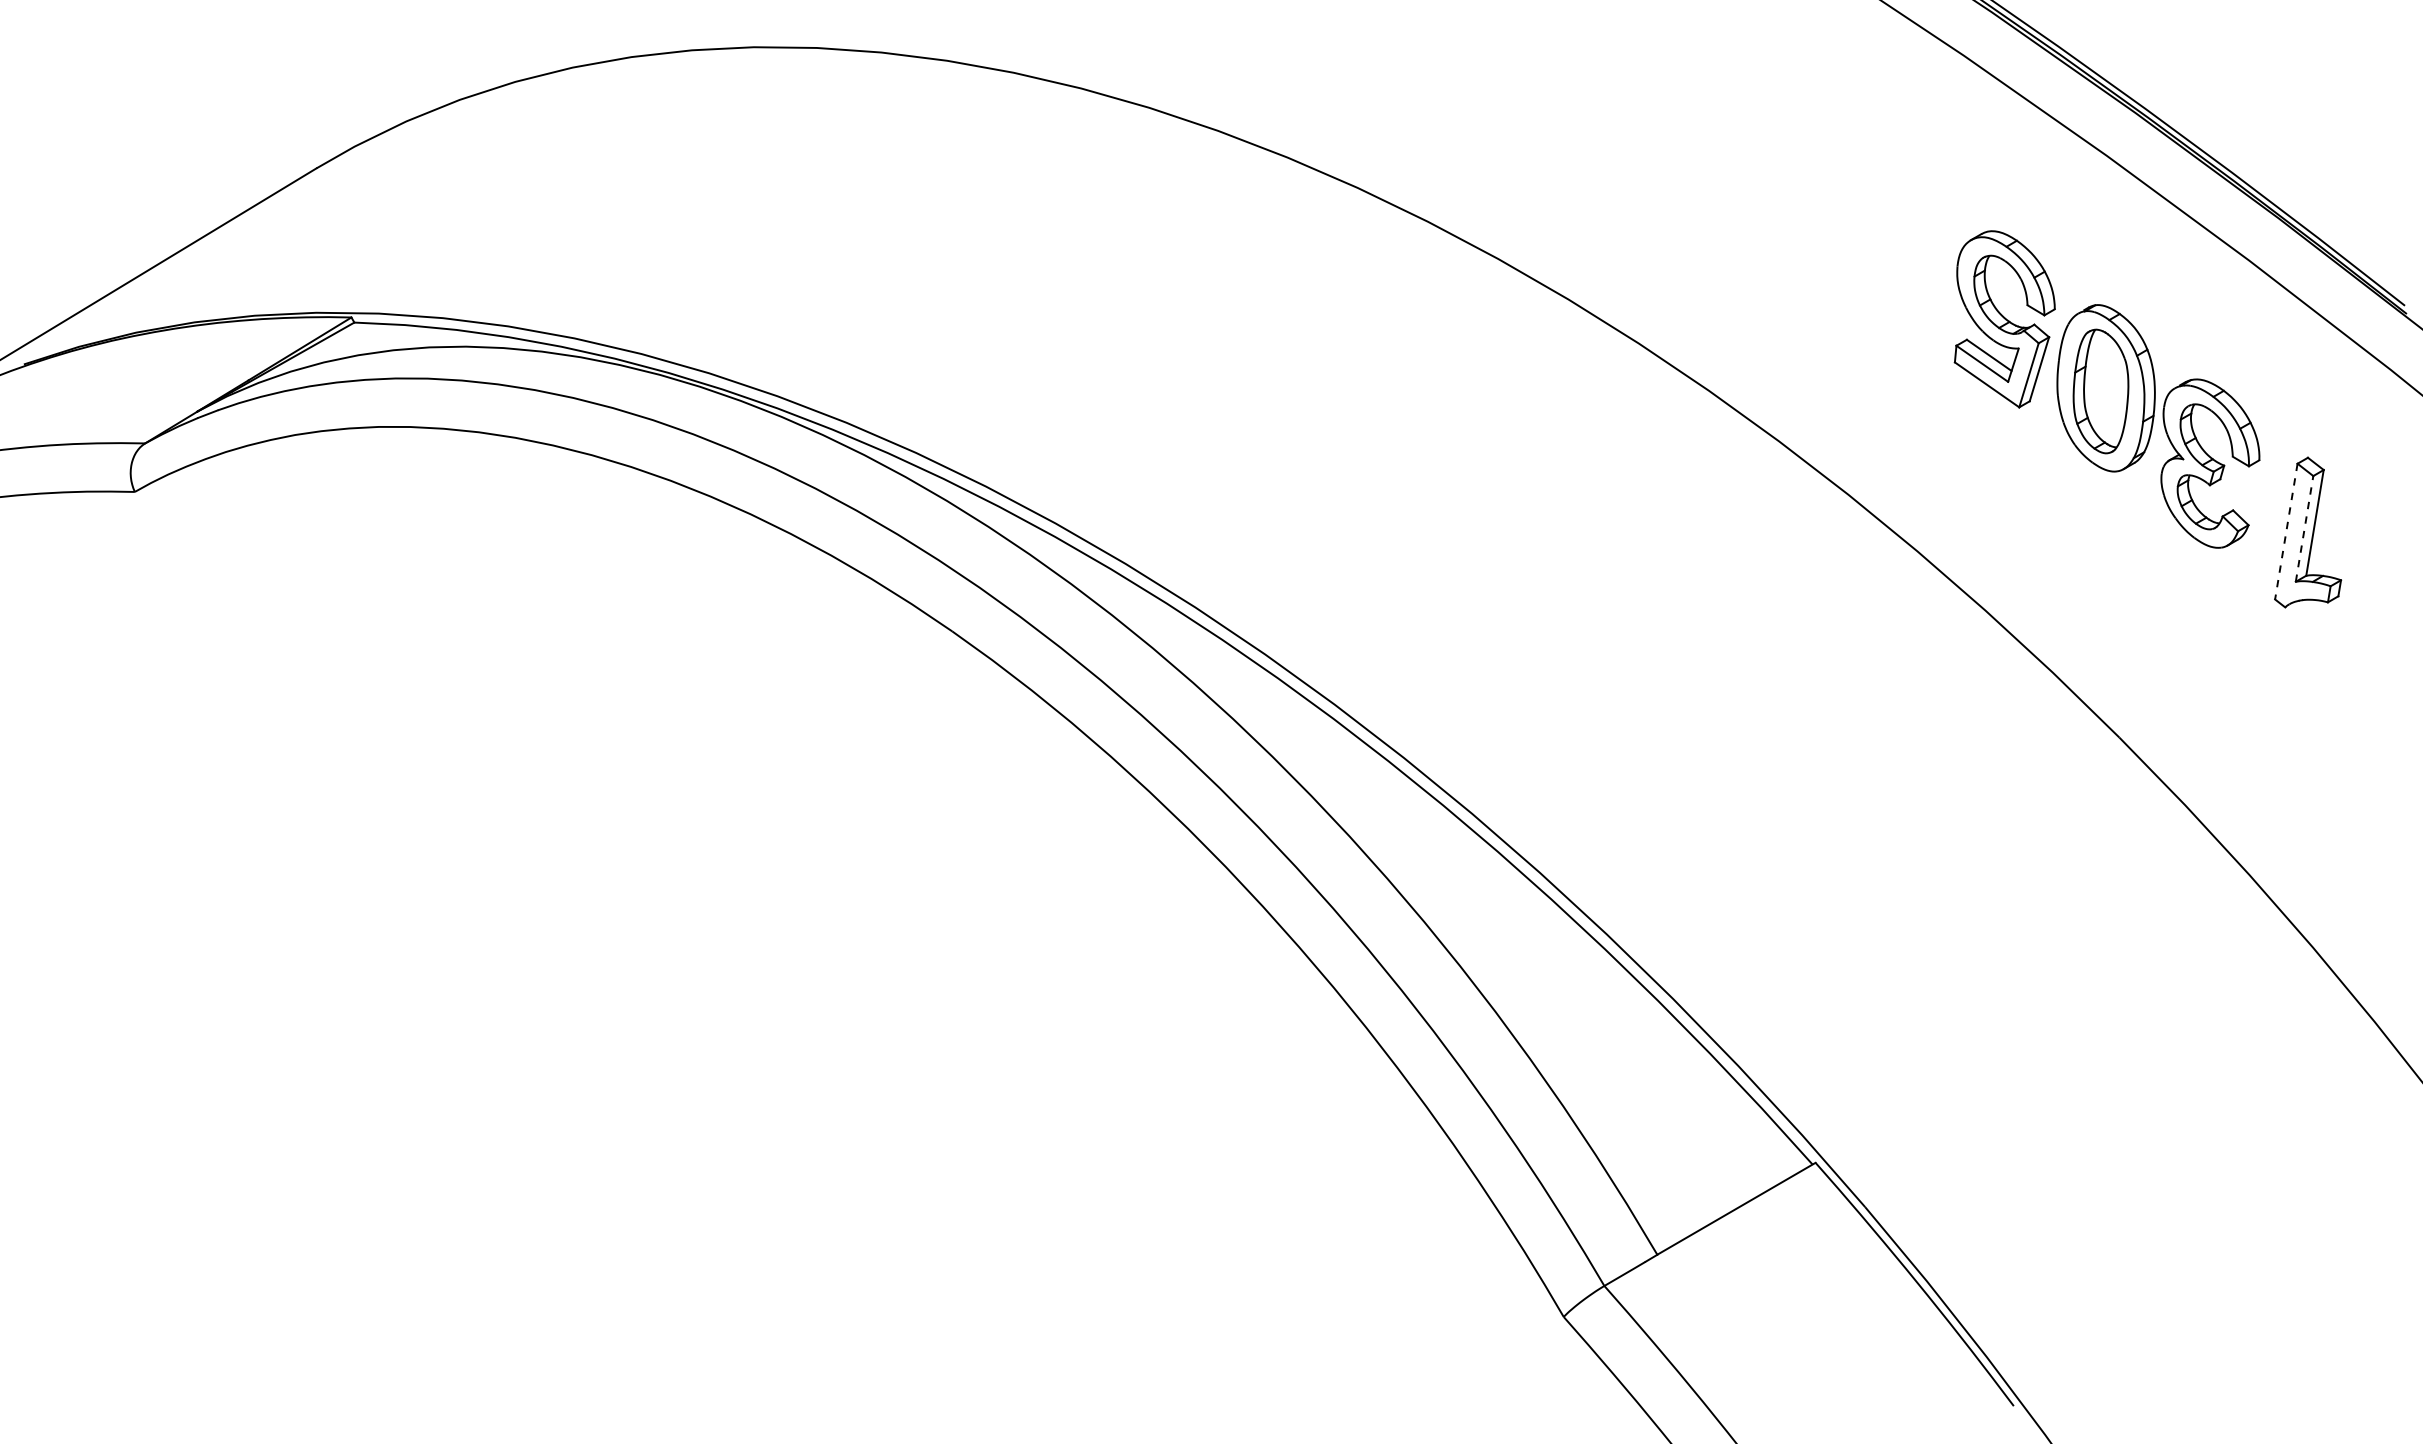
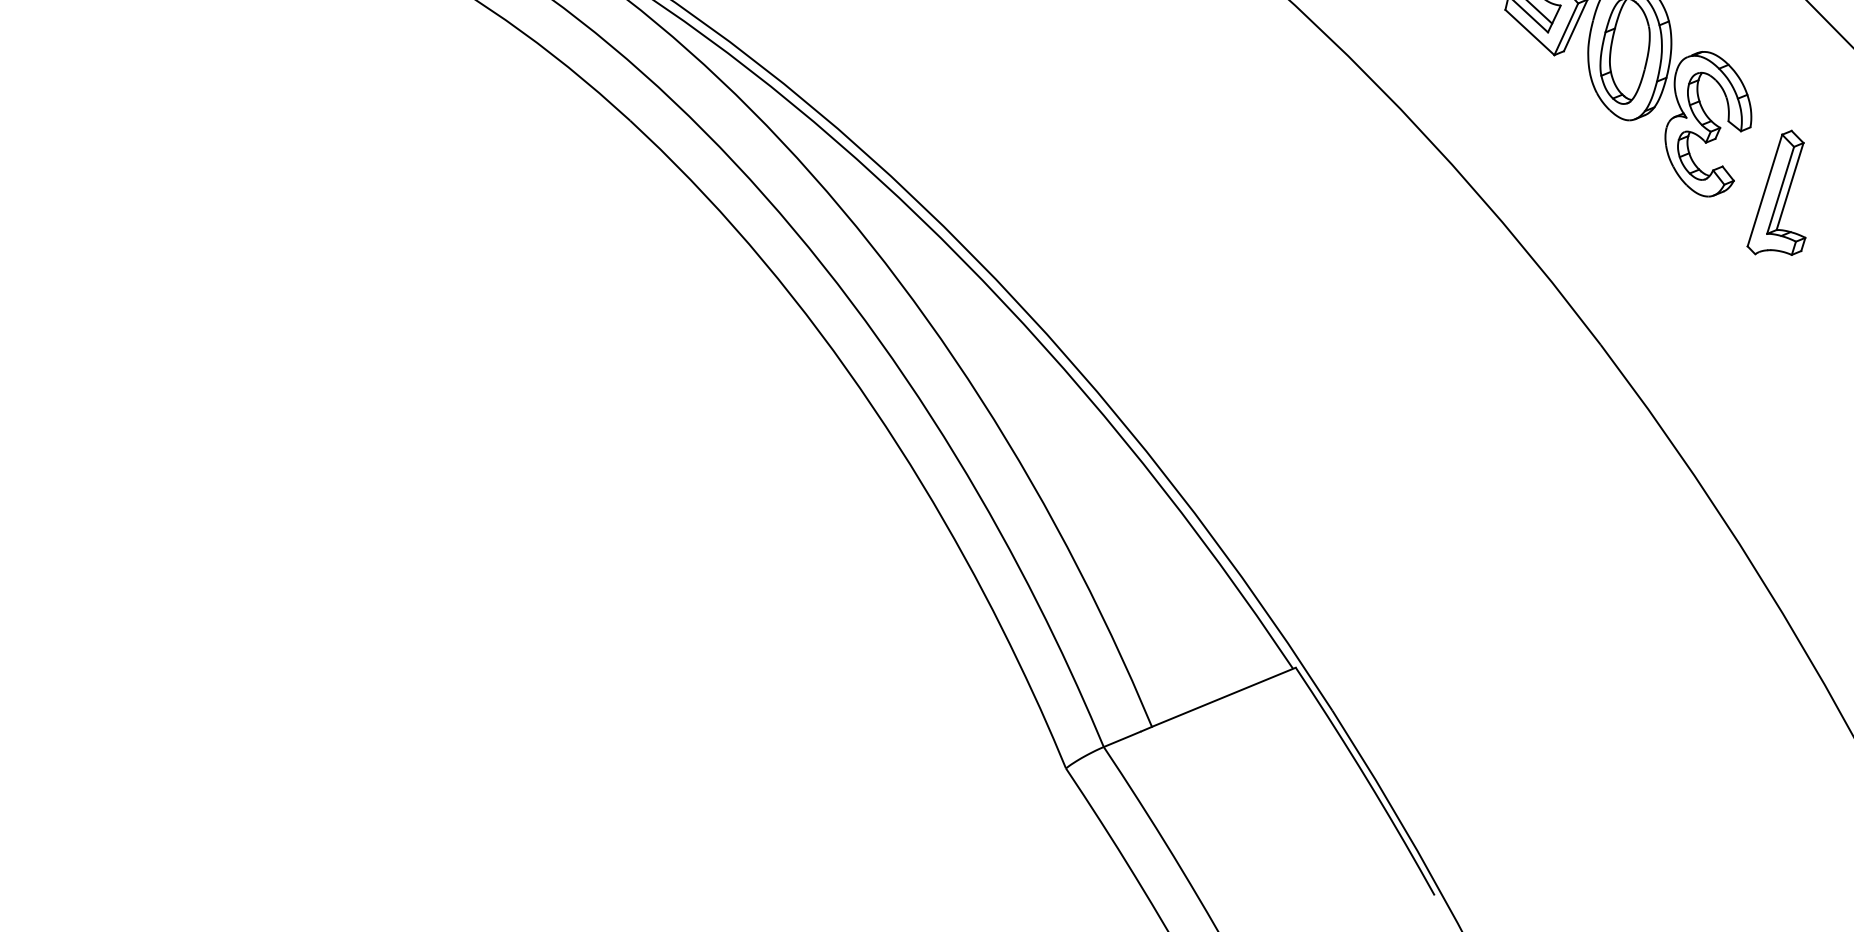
line: (2304, 528) -> (1780, 190), dashed -> solid
line: (2286, 531) -> (1765, 190), dashed -> solid

